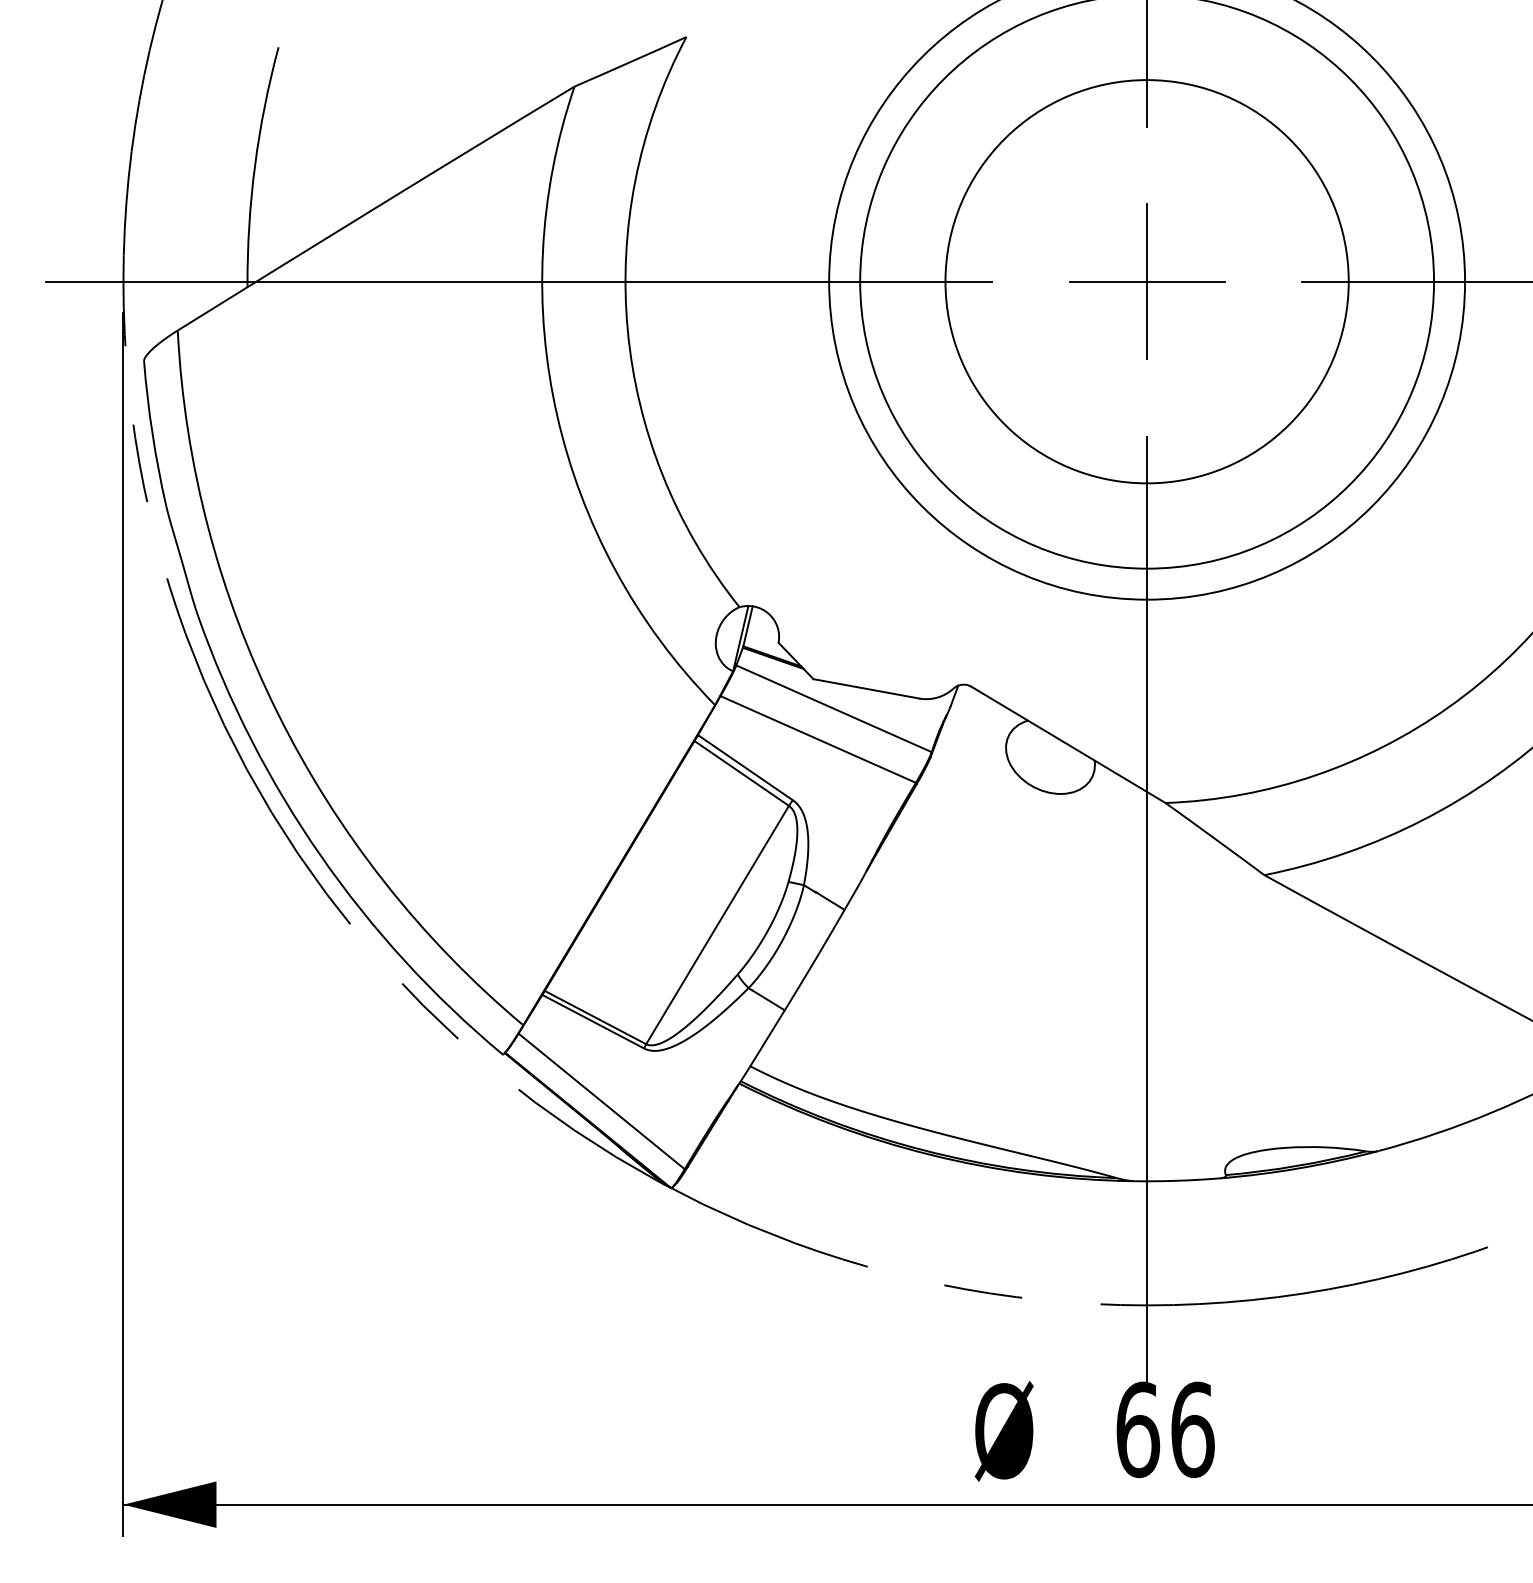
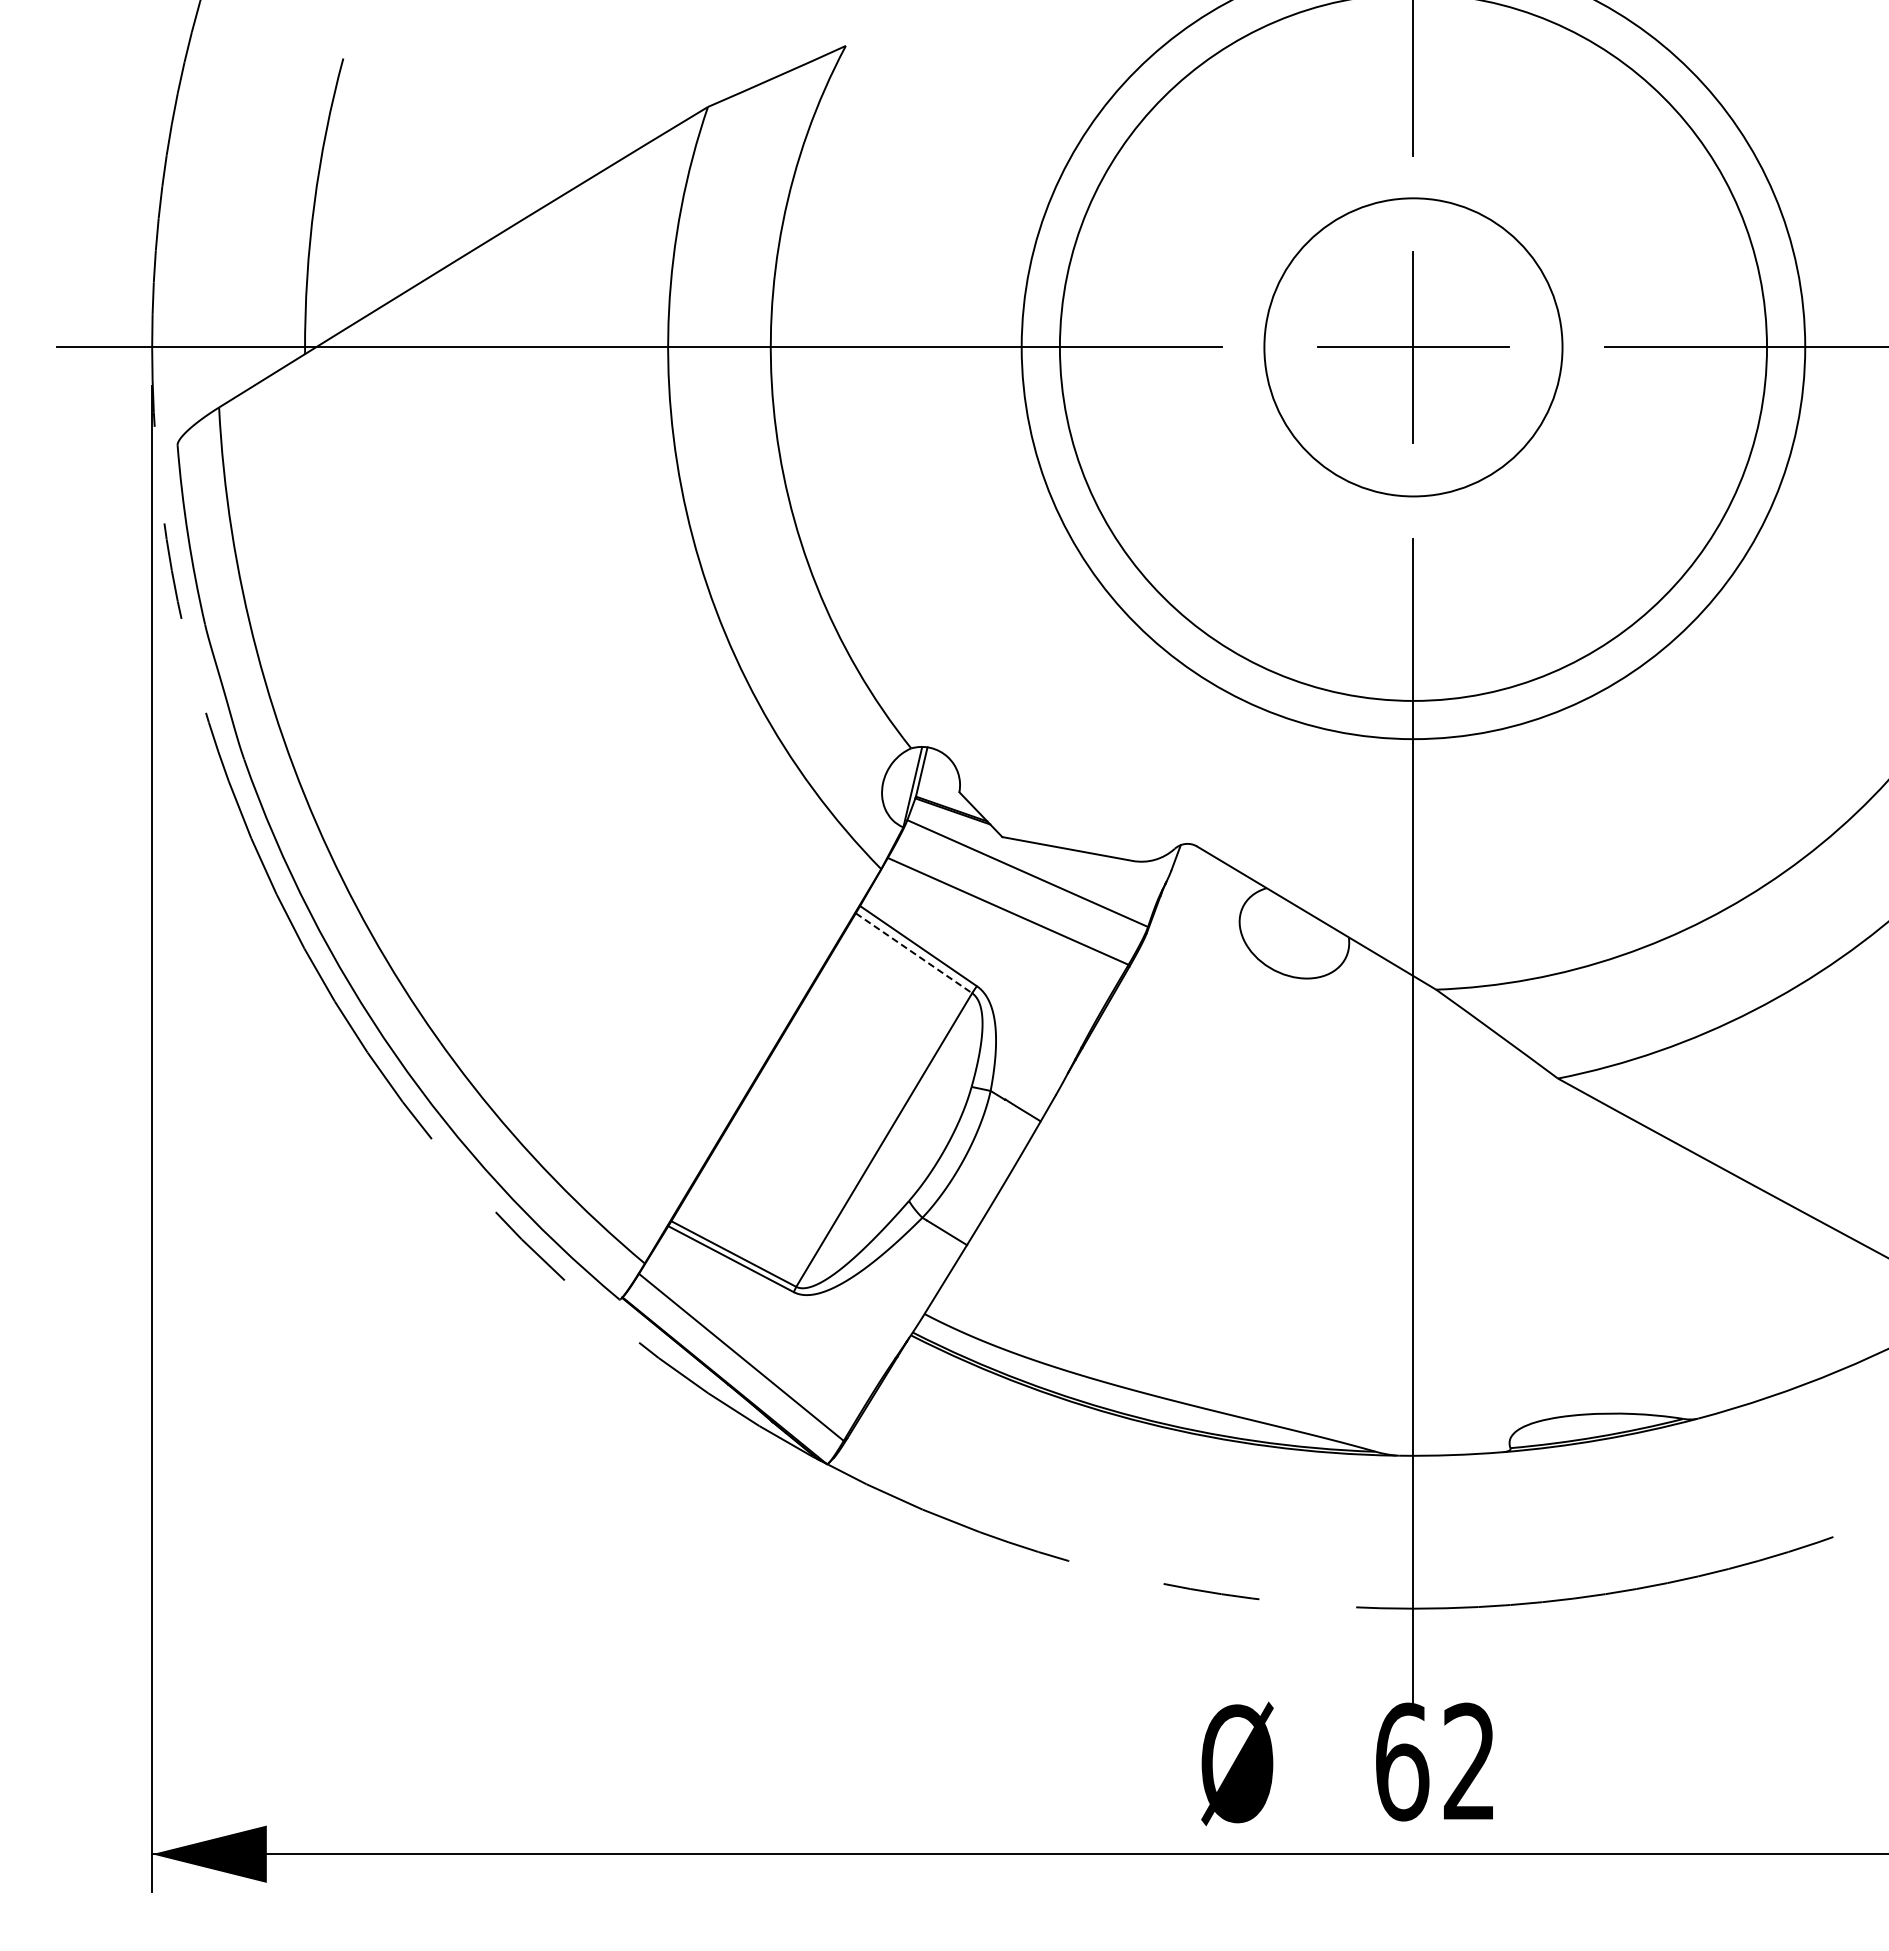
circle: (1147, 281) -> (1413, 346), size x0.6
line: (742, 773) -> (914, 953), solid -> dashed
text: (1192, 1429) -> (1469, 1761), 66 -> 62

